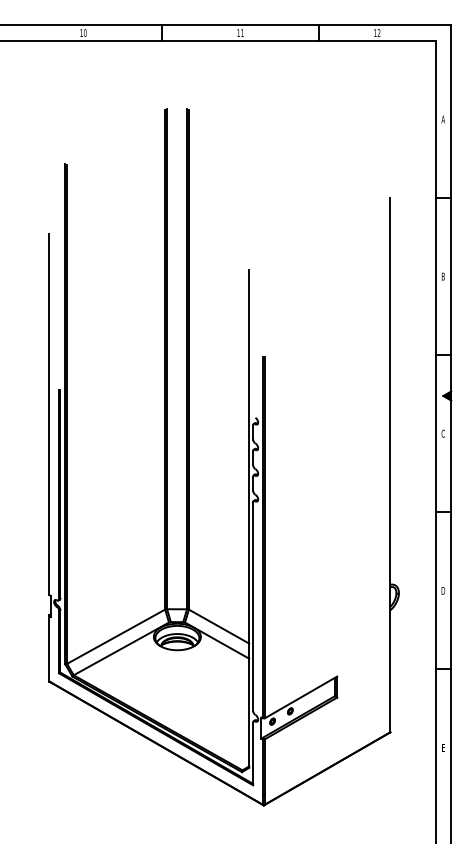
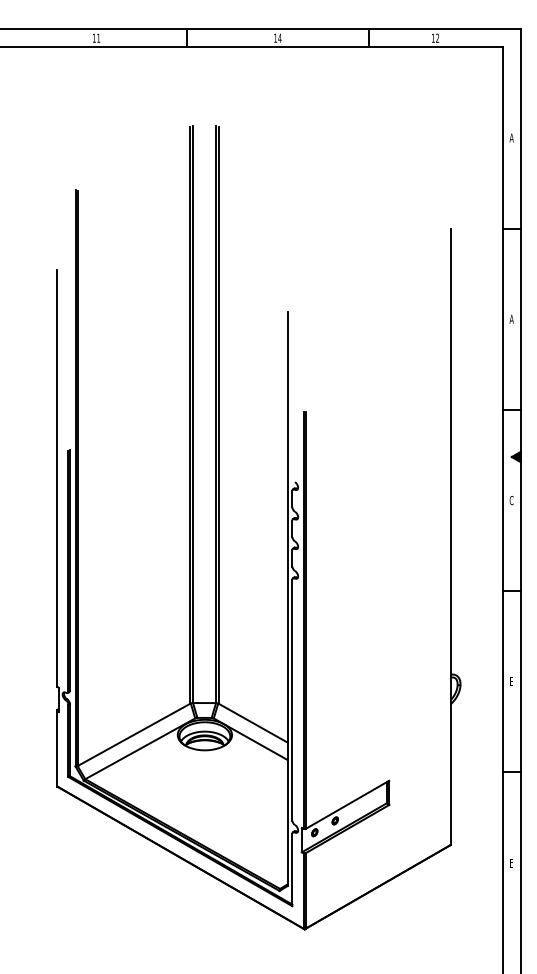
text: (85, 32) -> (98, 37), 10 -> 11
text: (242, 32) -> (279, 37), 11 -> 14
text: (443, 275) -> (511, 318), B -> A
text: (443, 590) -> (511, 681), D -> E

